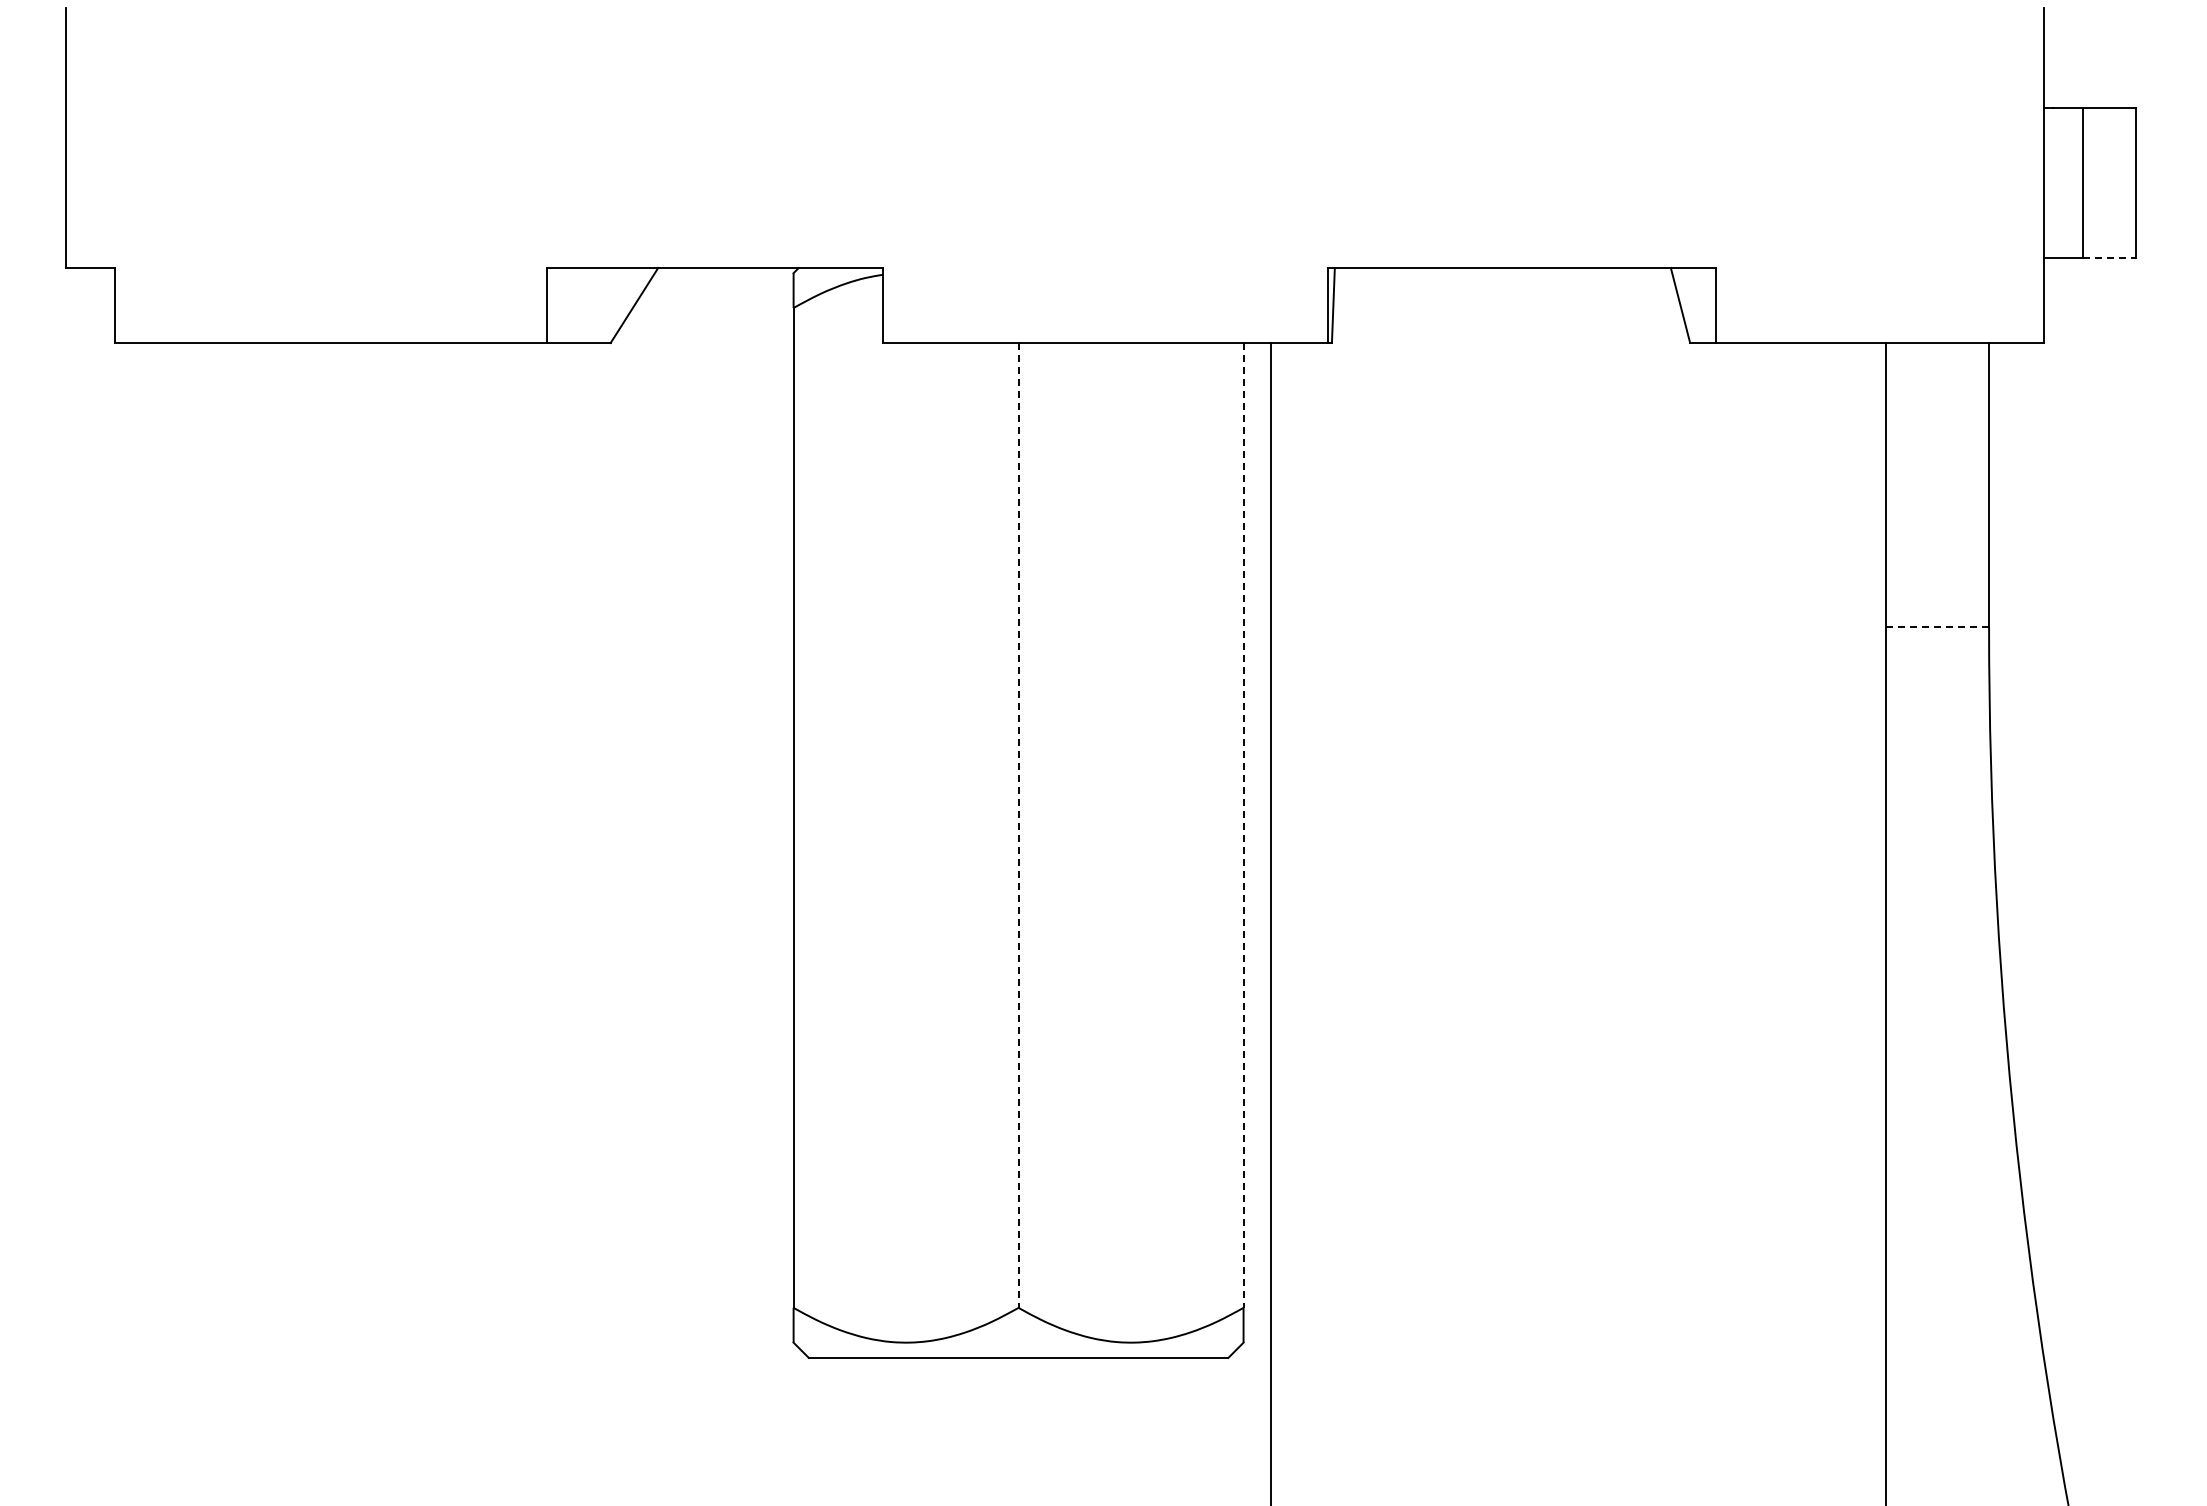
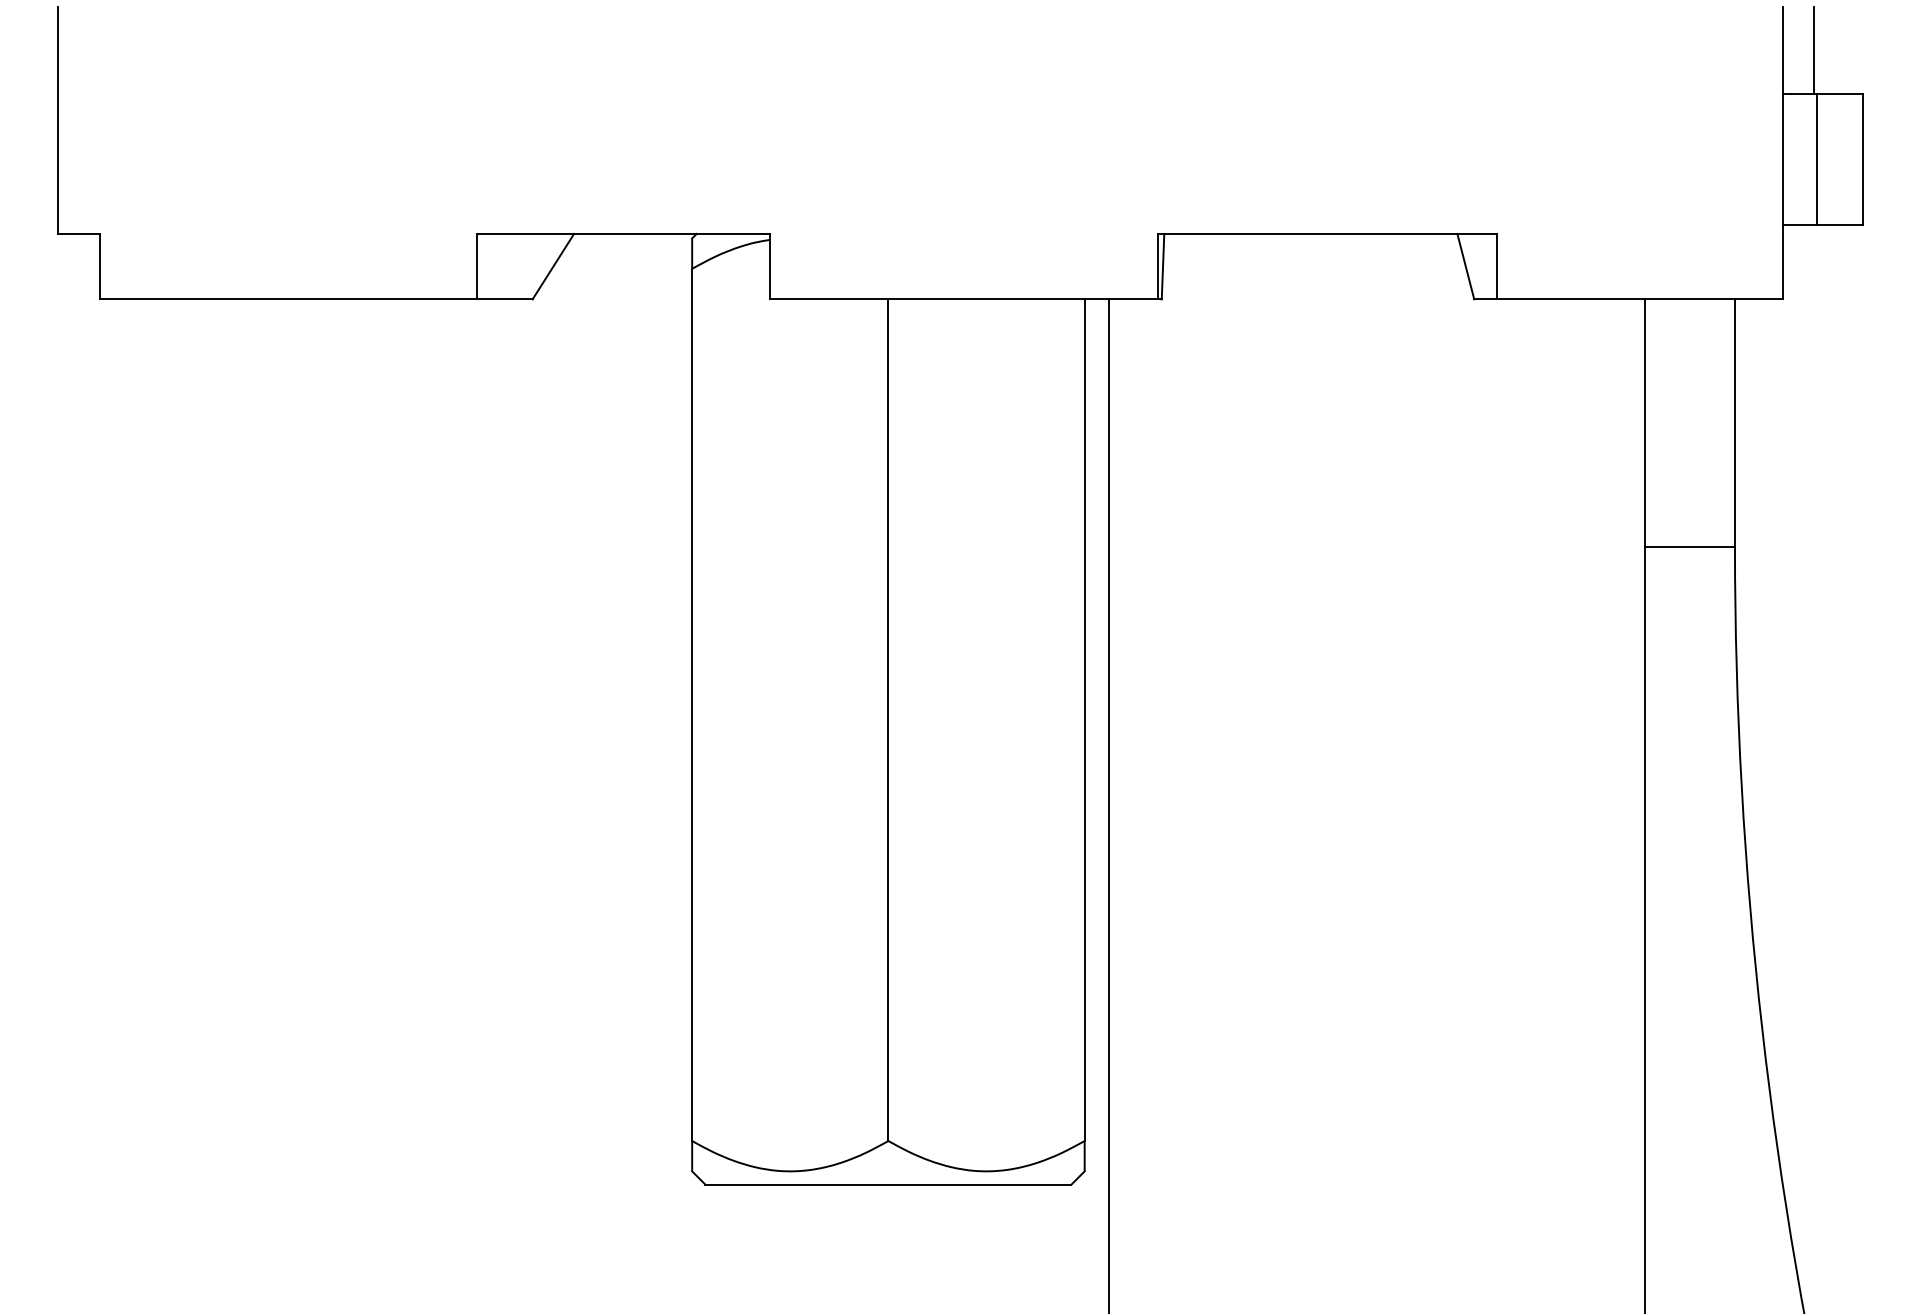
line: (2079, 58) -> (1813, 51), added
line: (2109, 258) -> (1840, 225), dashed -> solid
line: (1937, 626) -> (1689, 546), dashed -> solid
line: (1018, 825) -> (888, 720), dashed -> solid
line: (1243, 825) -> (1084, 720), dashed -> solid

